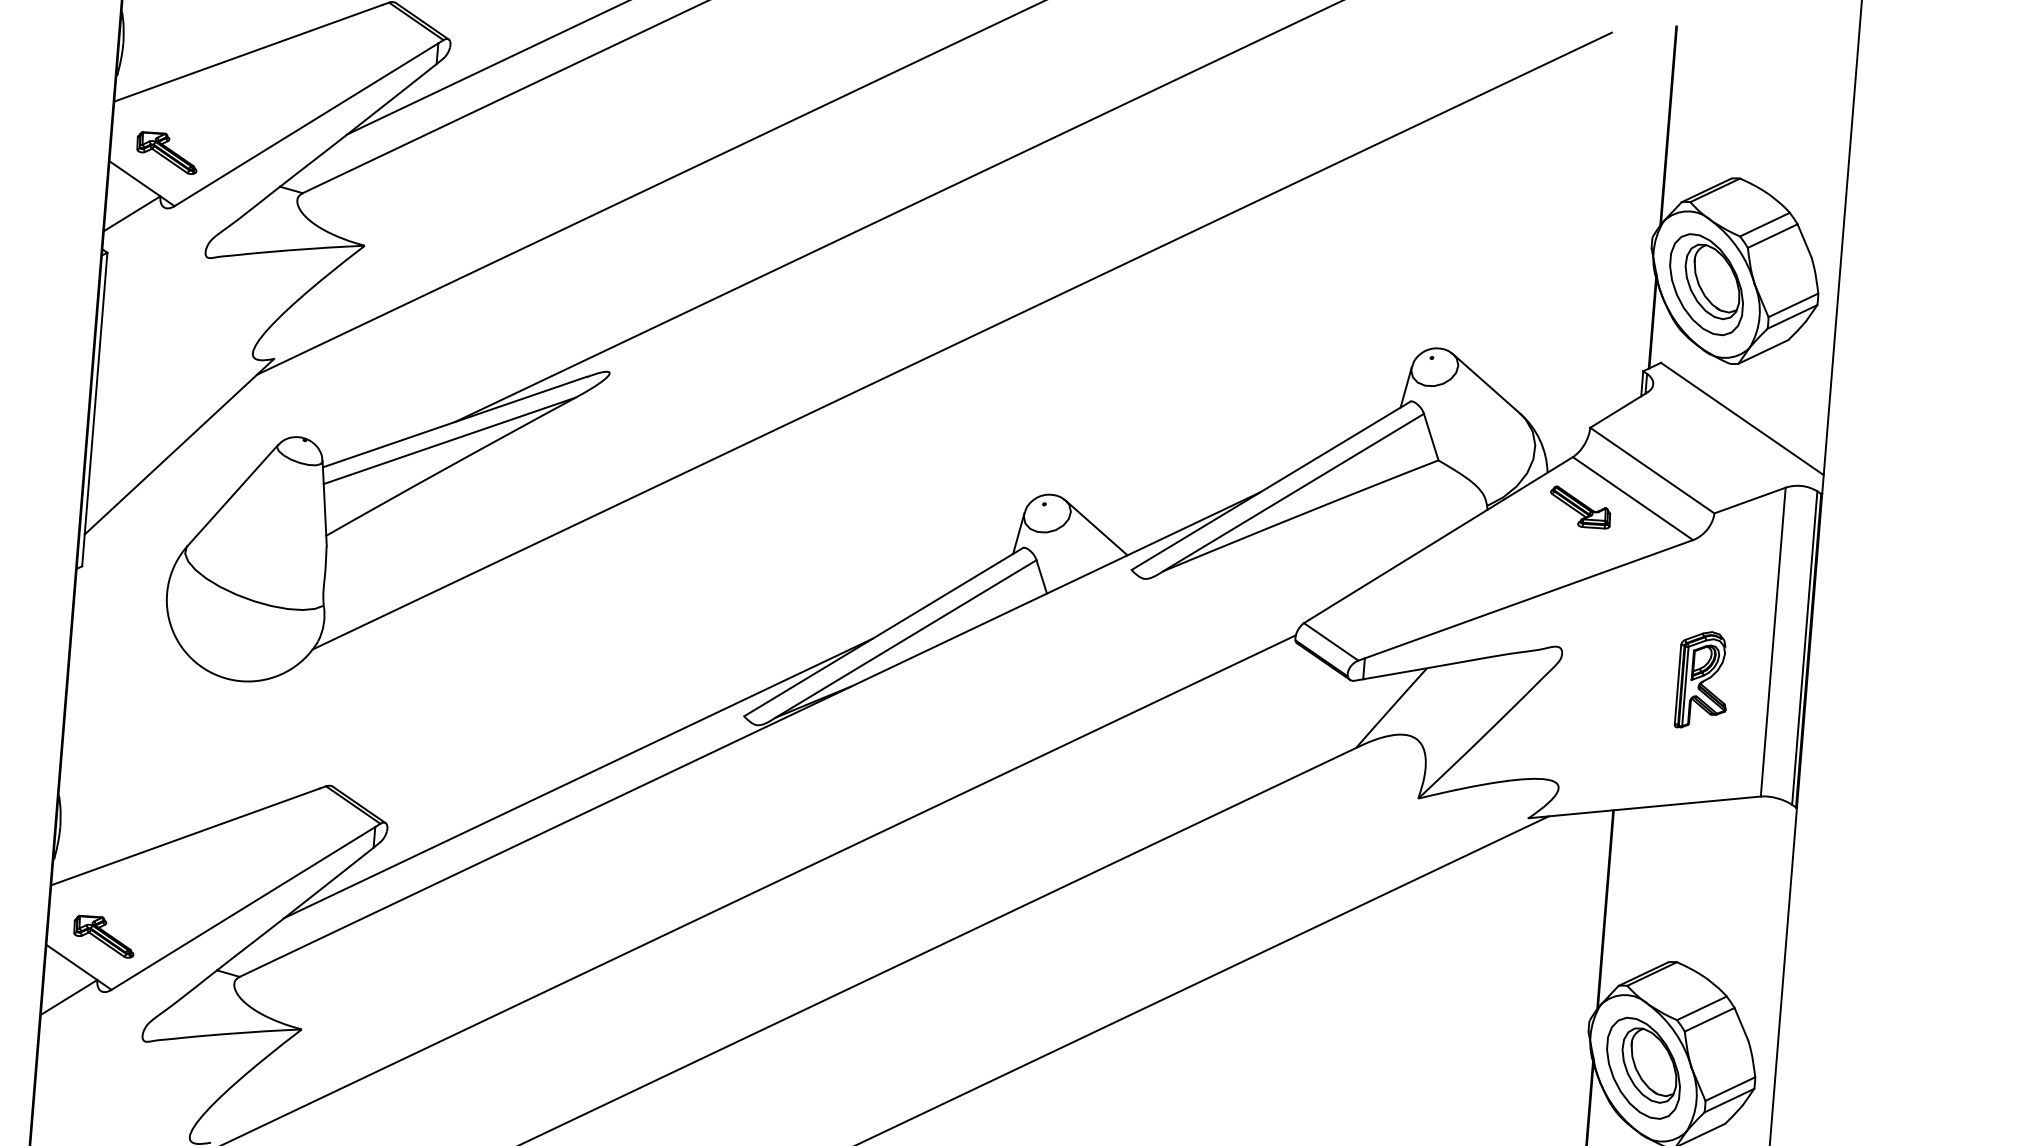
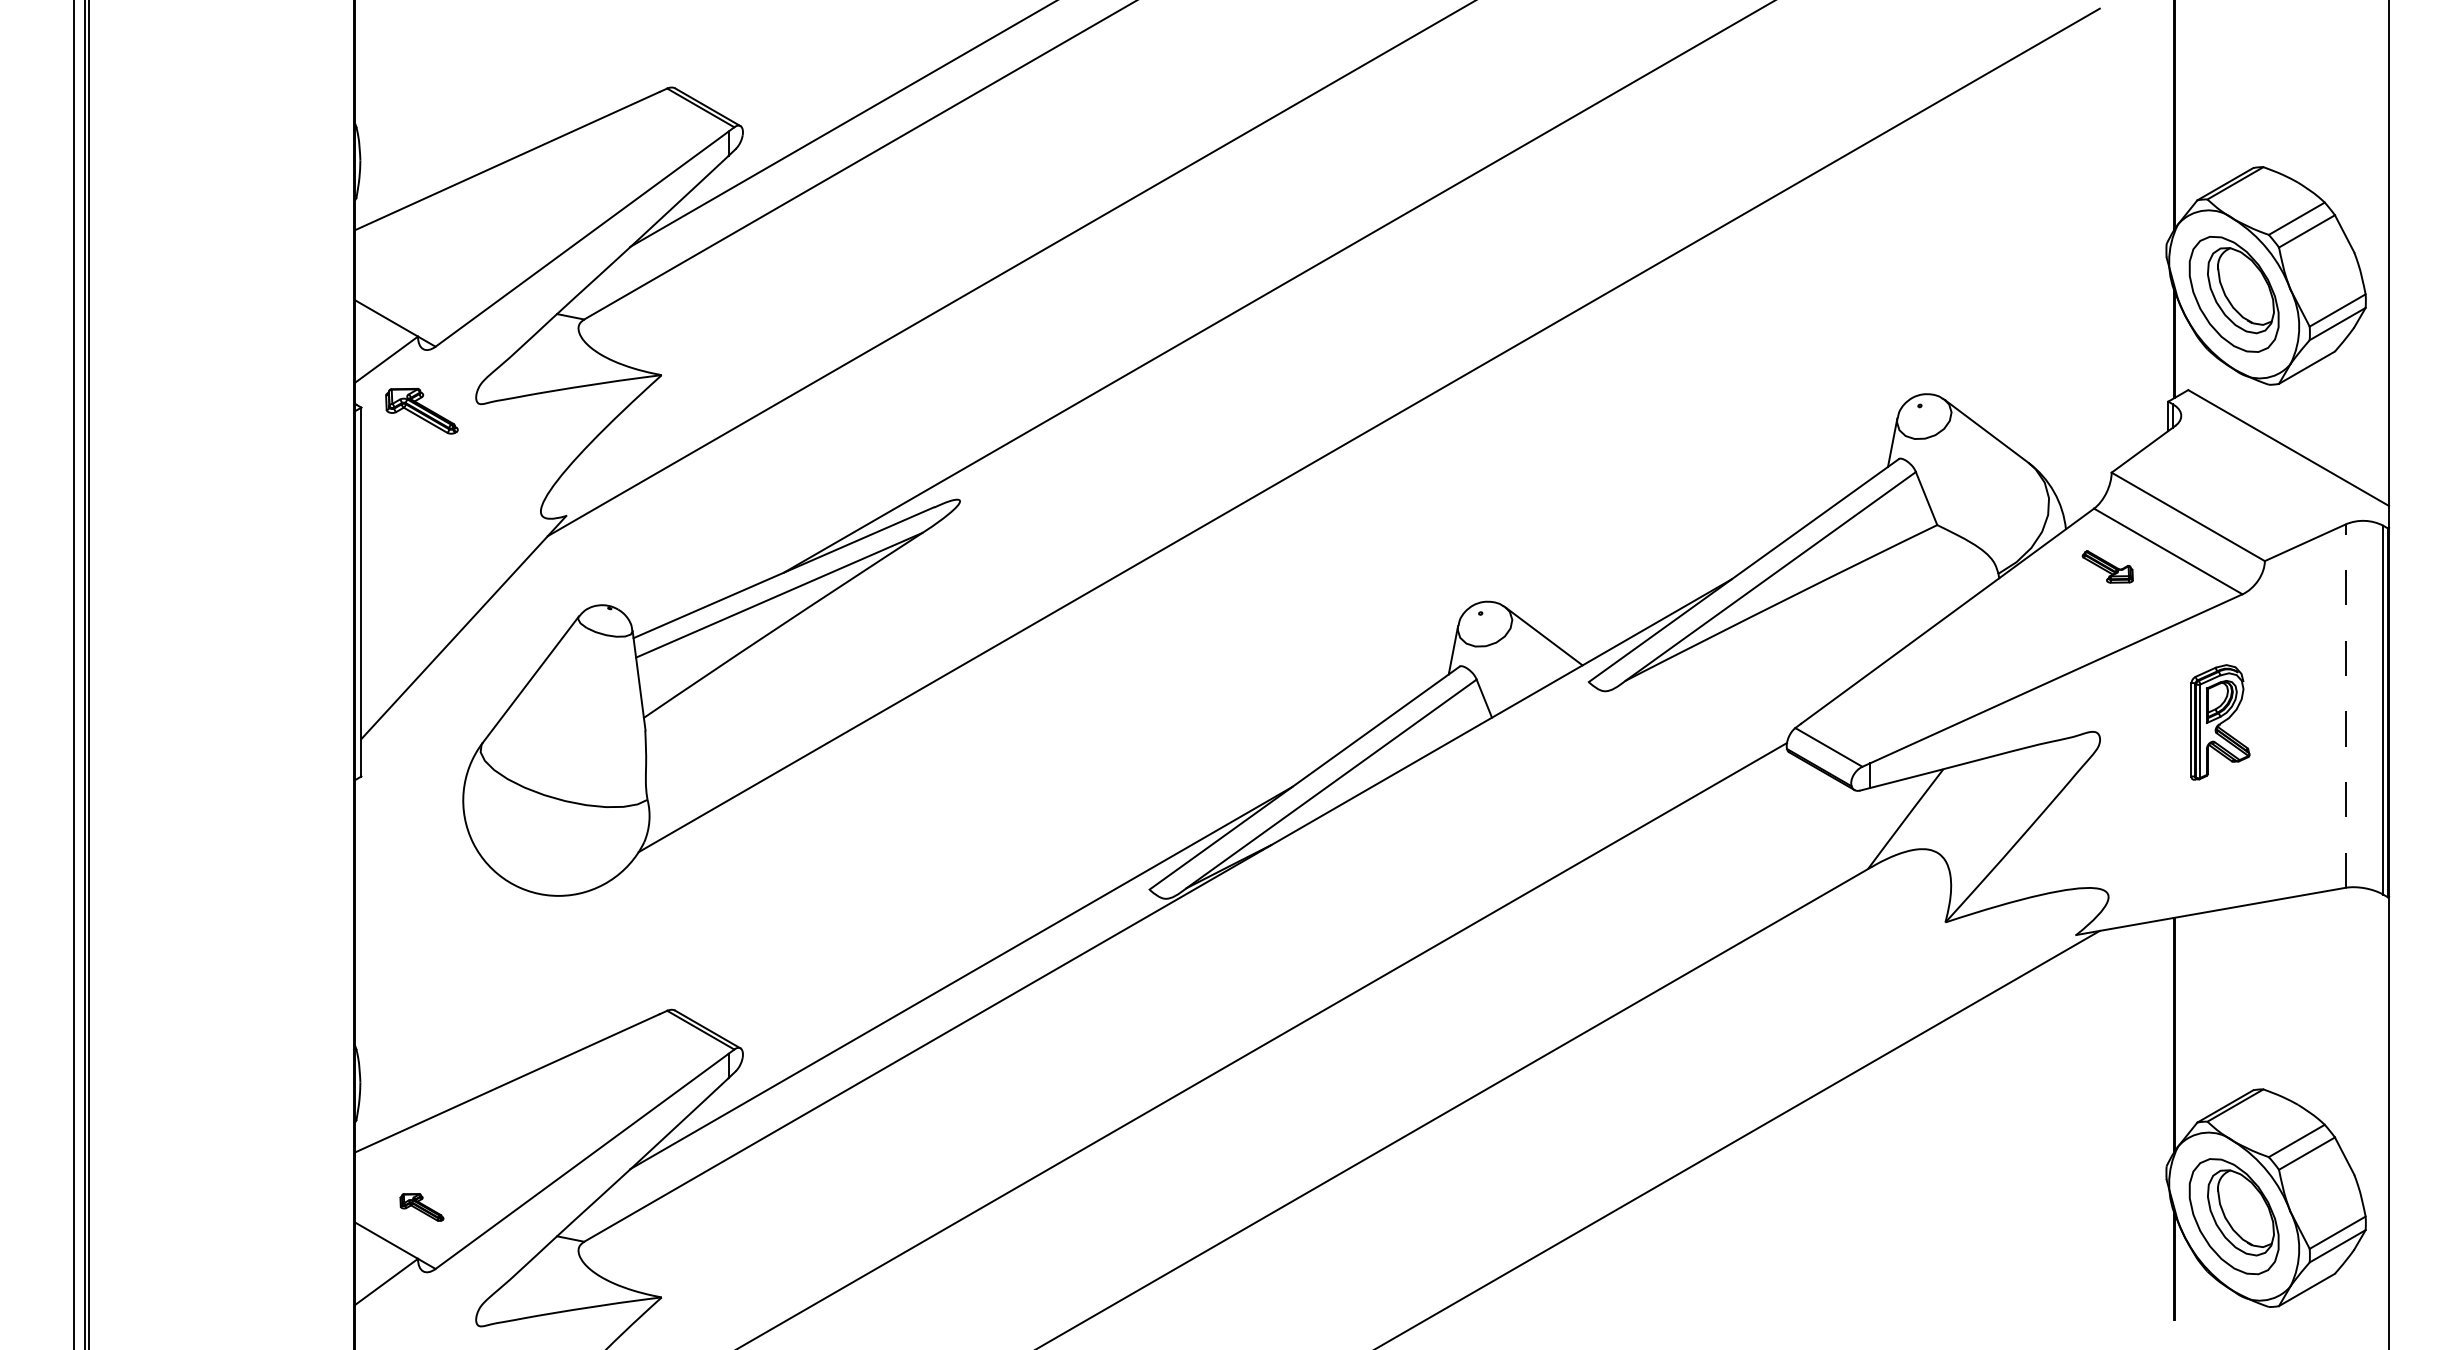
part: (166, 152) -> (421, 410), moved
part: (1580, 507) -> (2107, 566), size x0.7
line: (1772, 642) -> (2345, 706), solid -> dashed
part: (1703, 680) -> (2220, 722), moved
part: (103, 936) -> (421, 1207), size x0.6

